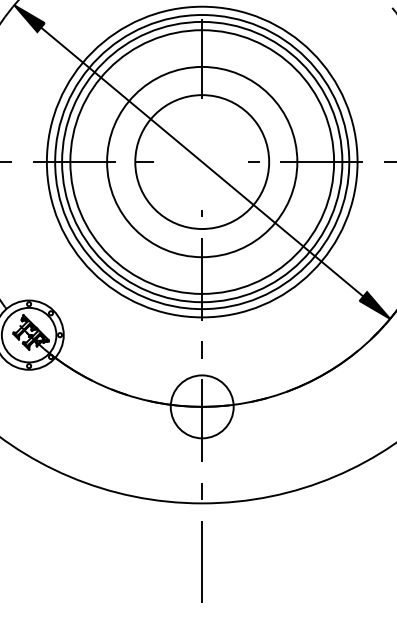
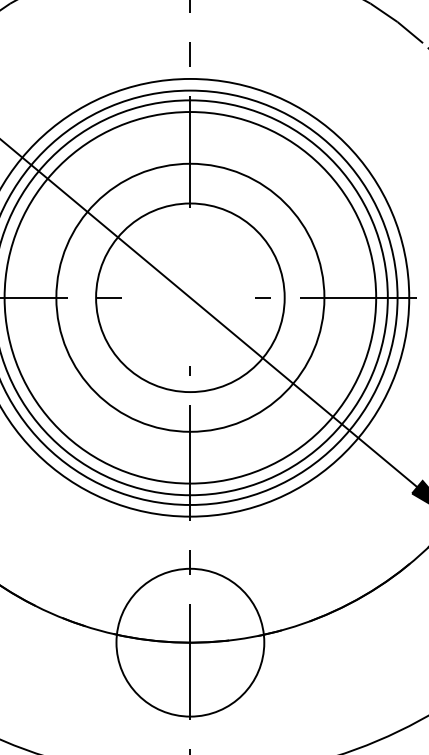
circle: (201, 406) -> (189, 642), size x1.67

